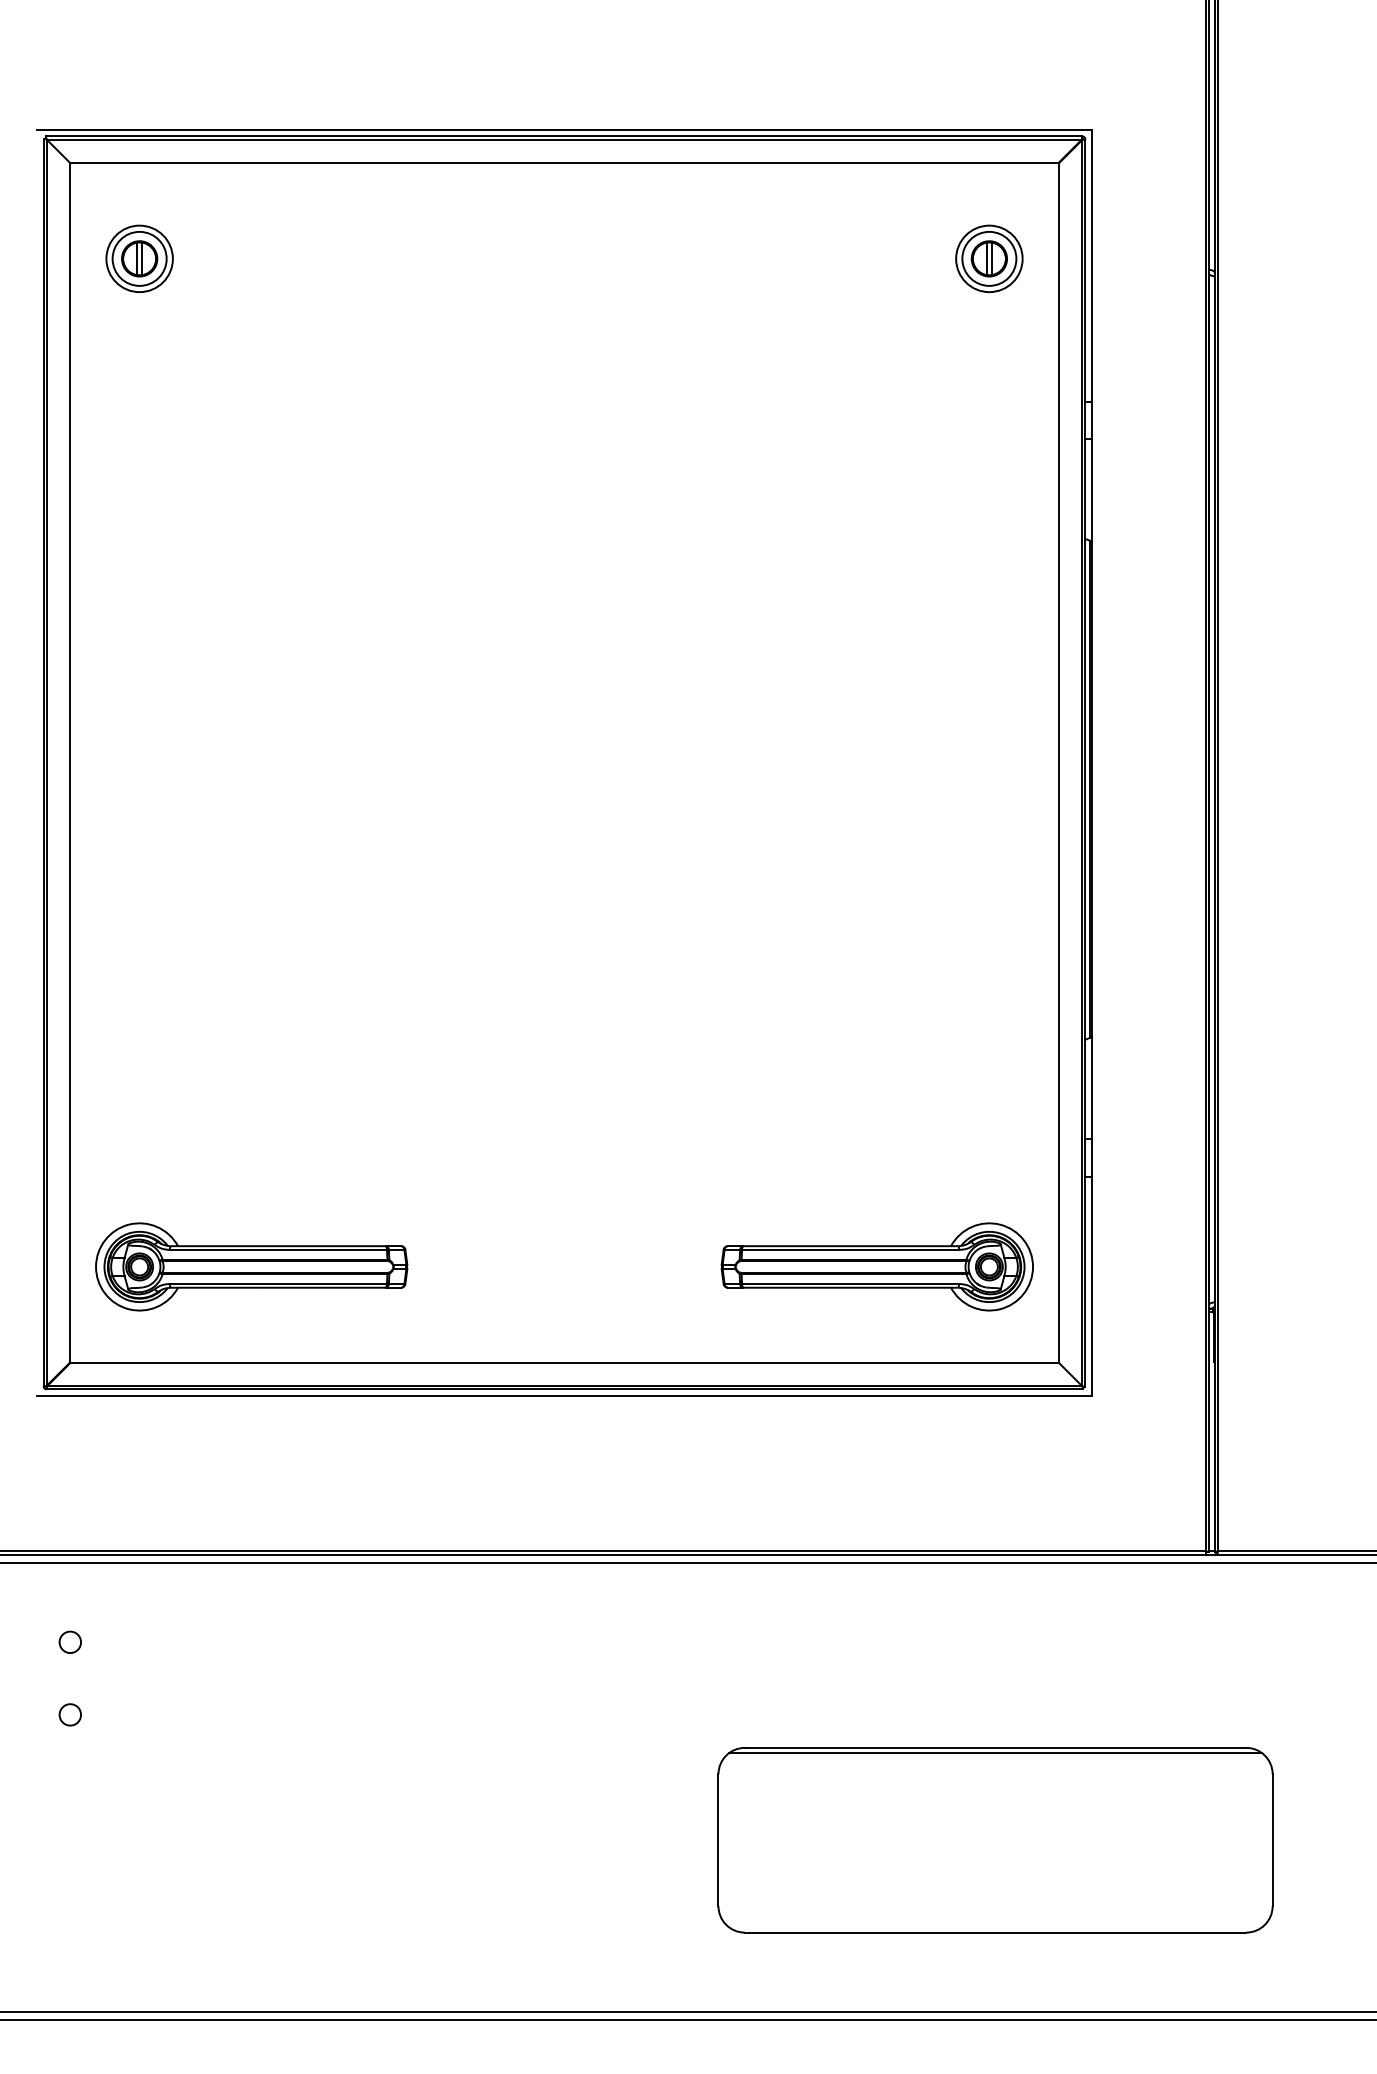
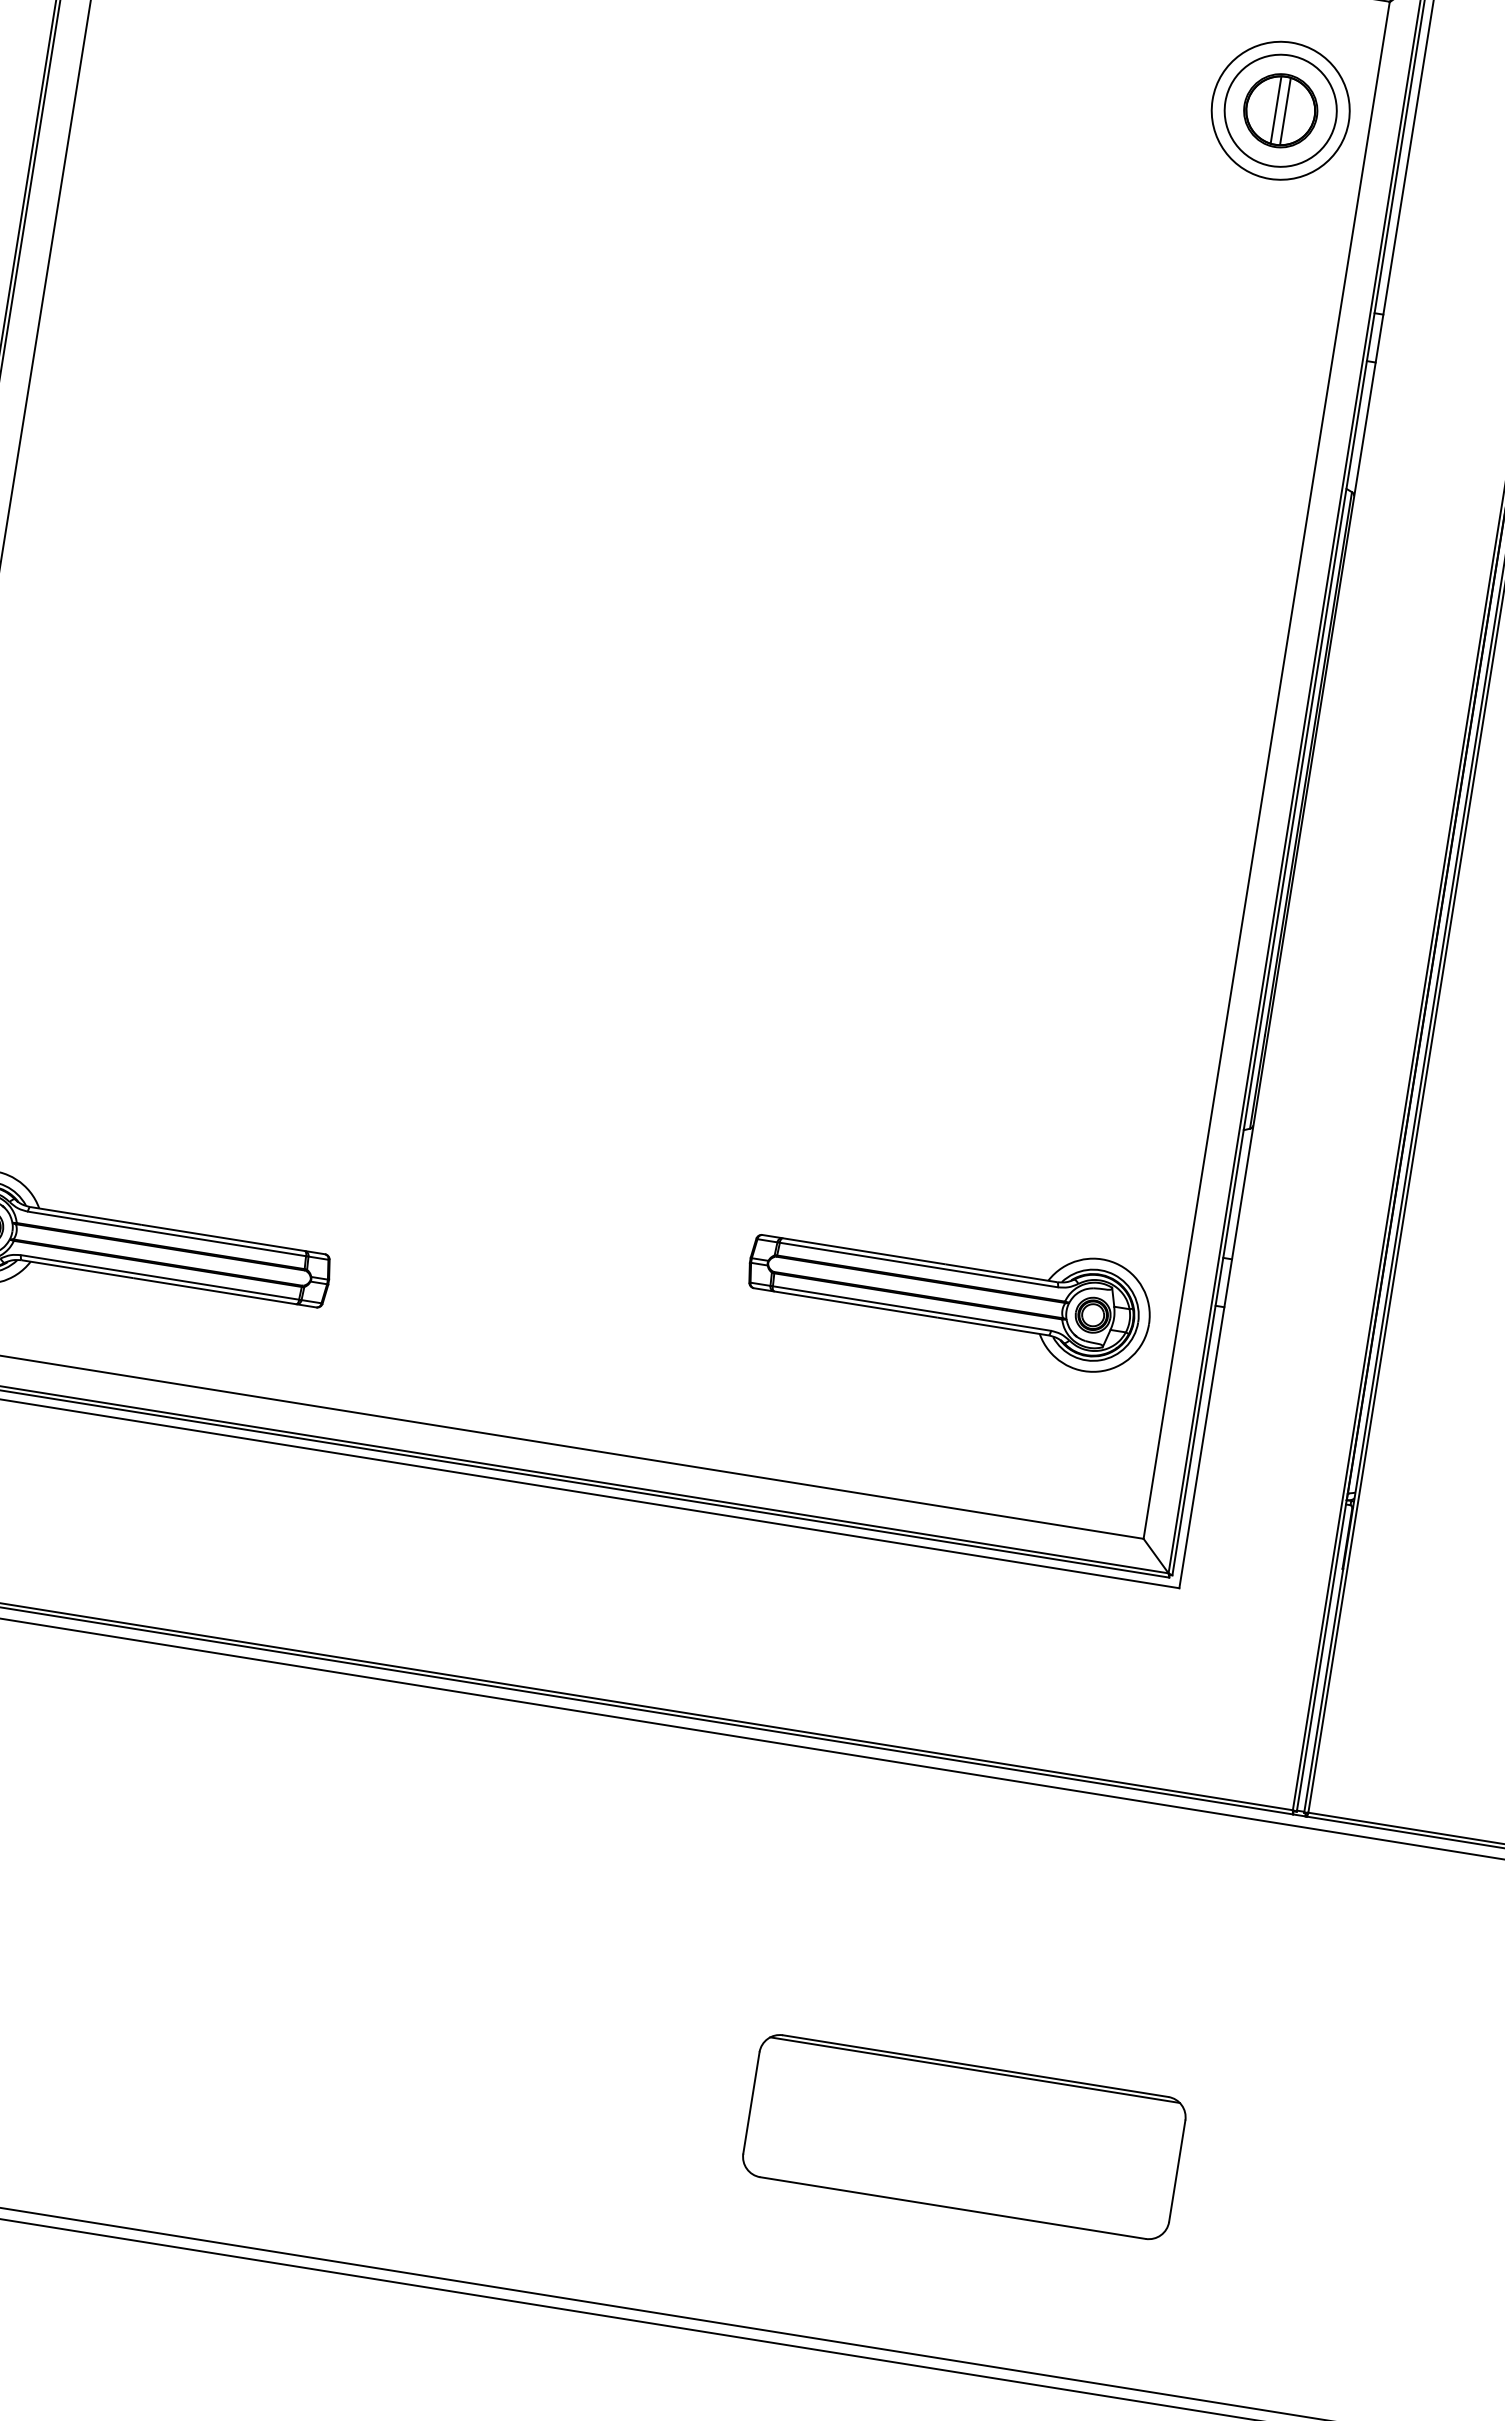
part: (989, 258) -> (1281, 110), size x1.6
part: (876, 1266) -> (948, 1291), moved
part: (995, 1840) -> (964, 2137), size x0.6

